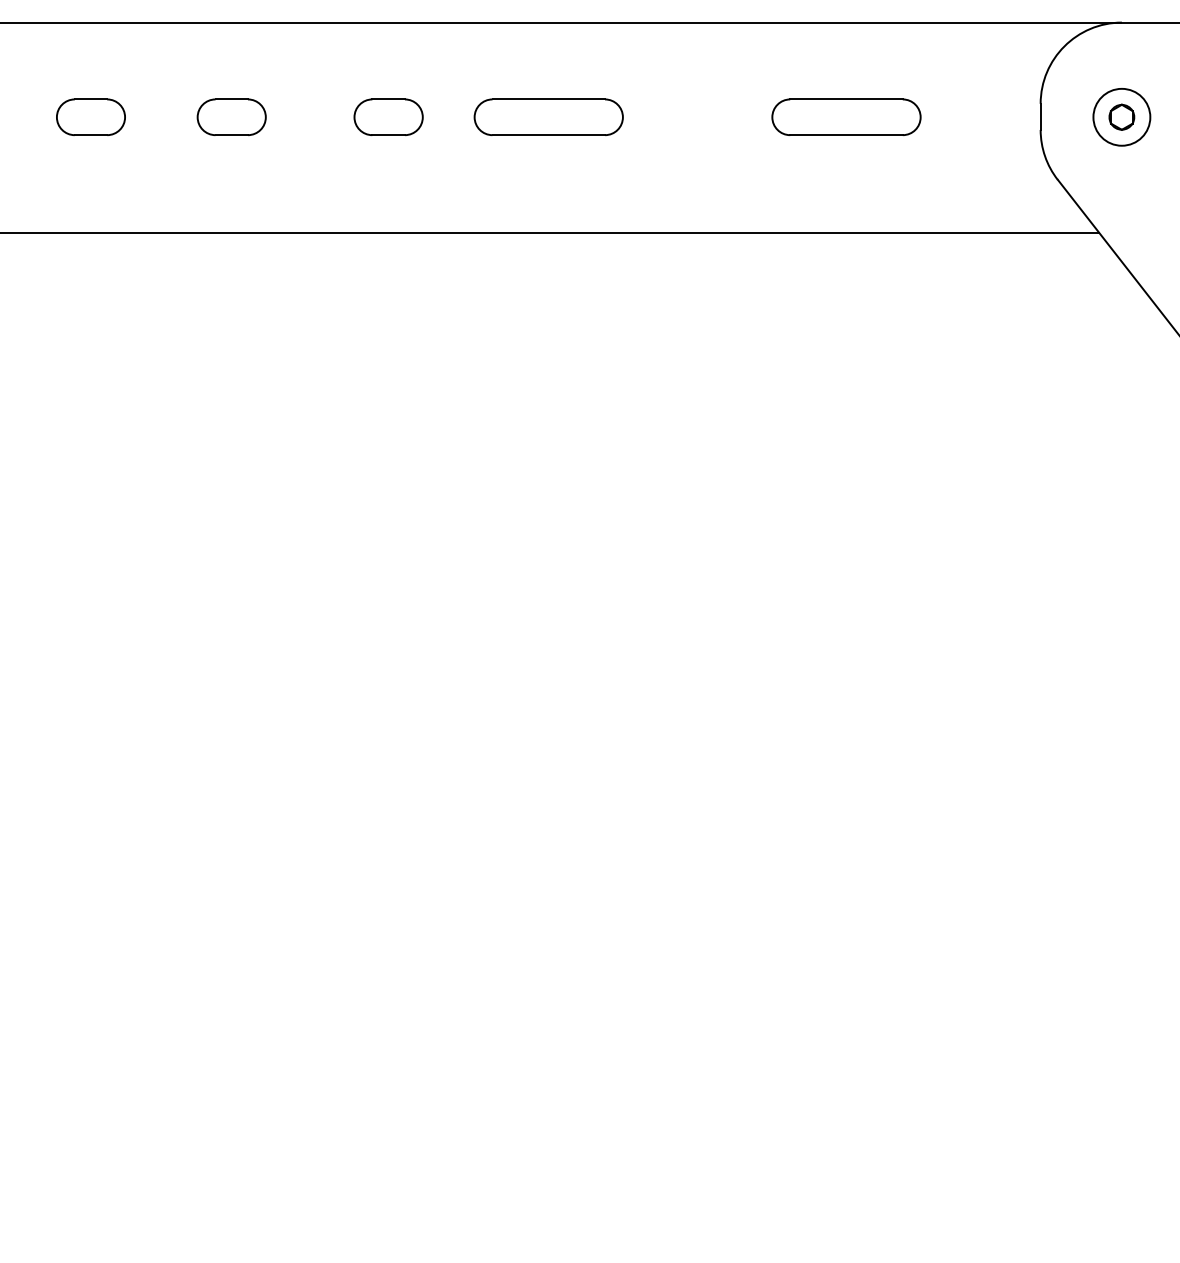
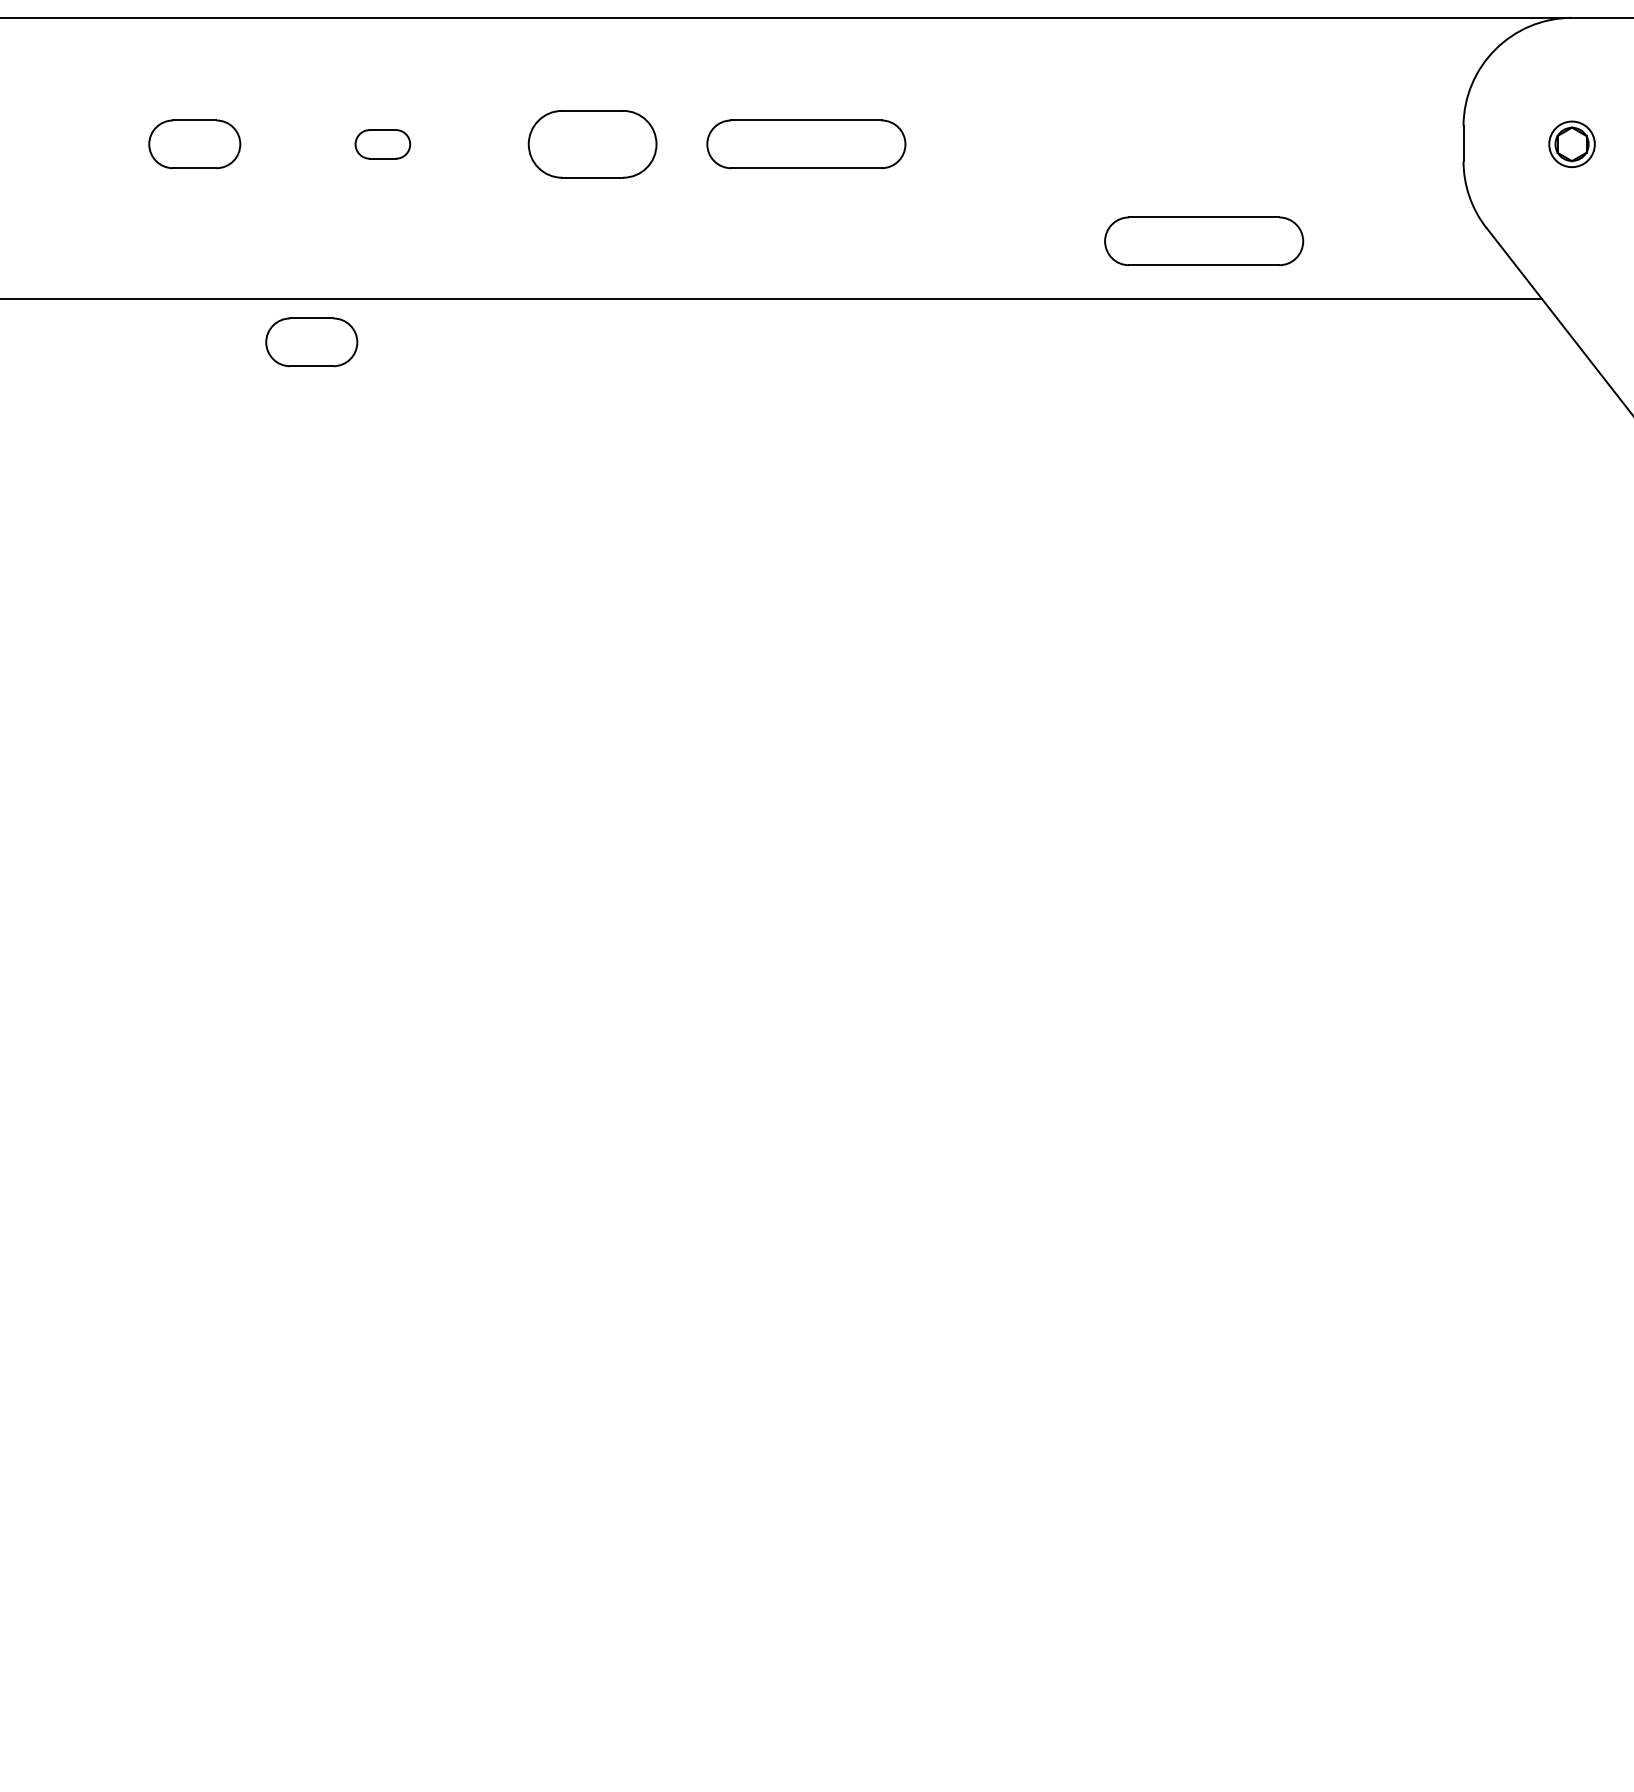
part: (231, 117) -> (382, 144), size x0.6
part: (387, 117) -> (591, 144), size x1.4
part: (846, 117) -> (1204, 241), moved
circle: (1122, 117) -> (1572, 144), size x0.6
part: (178, 265) -> (311, 342), added

